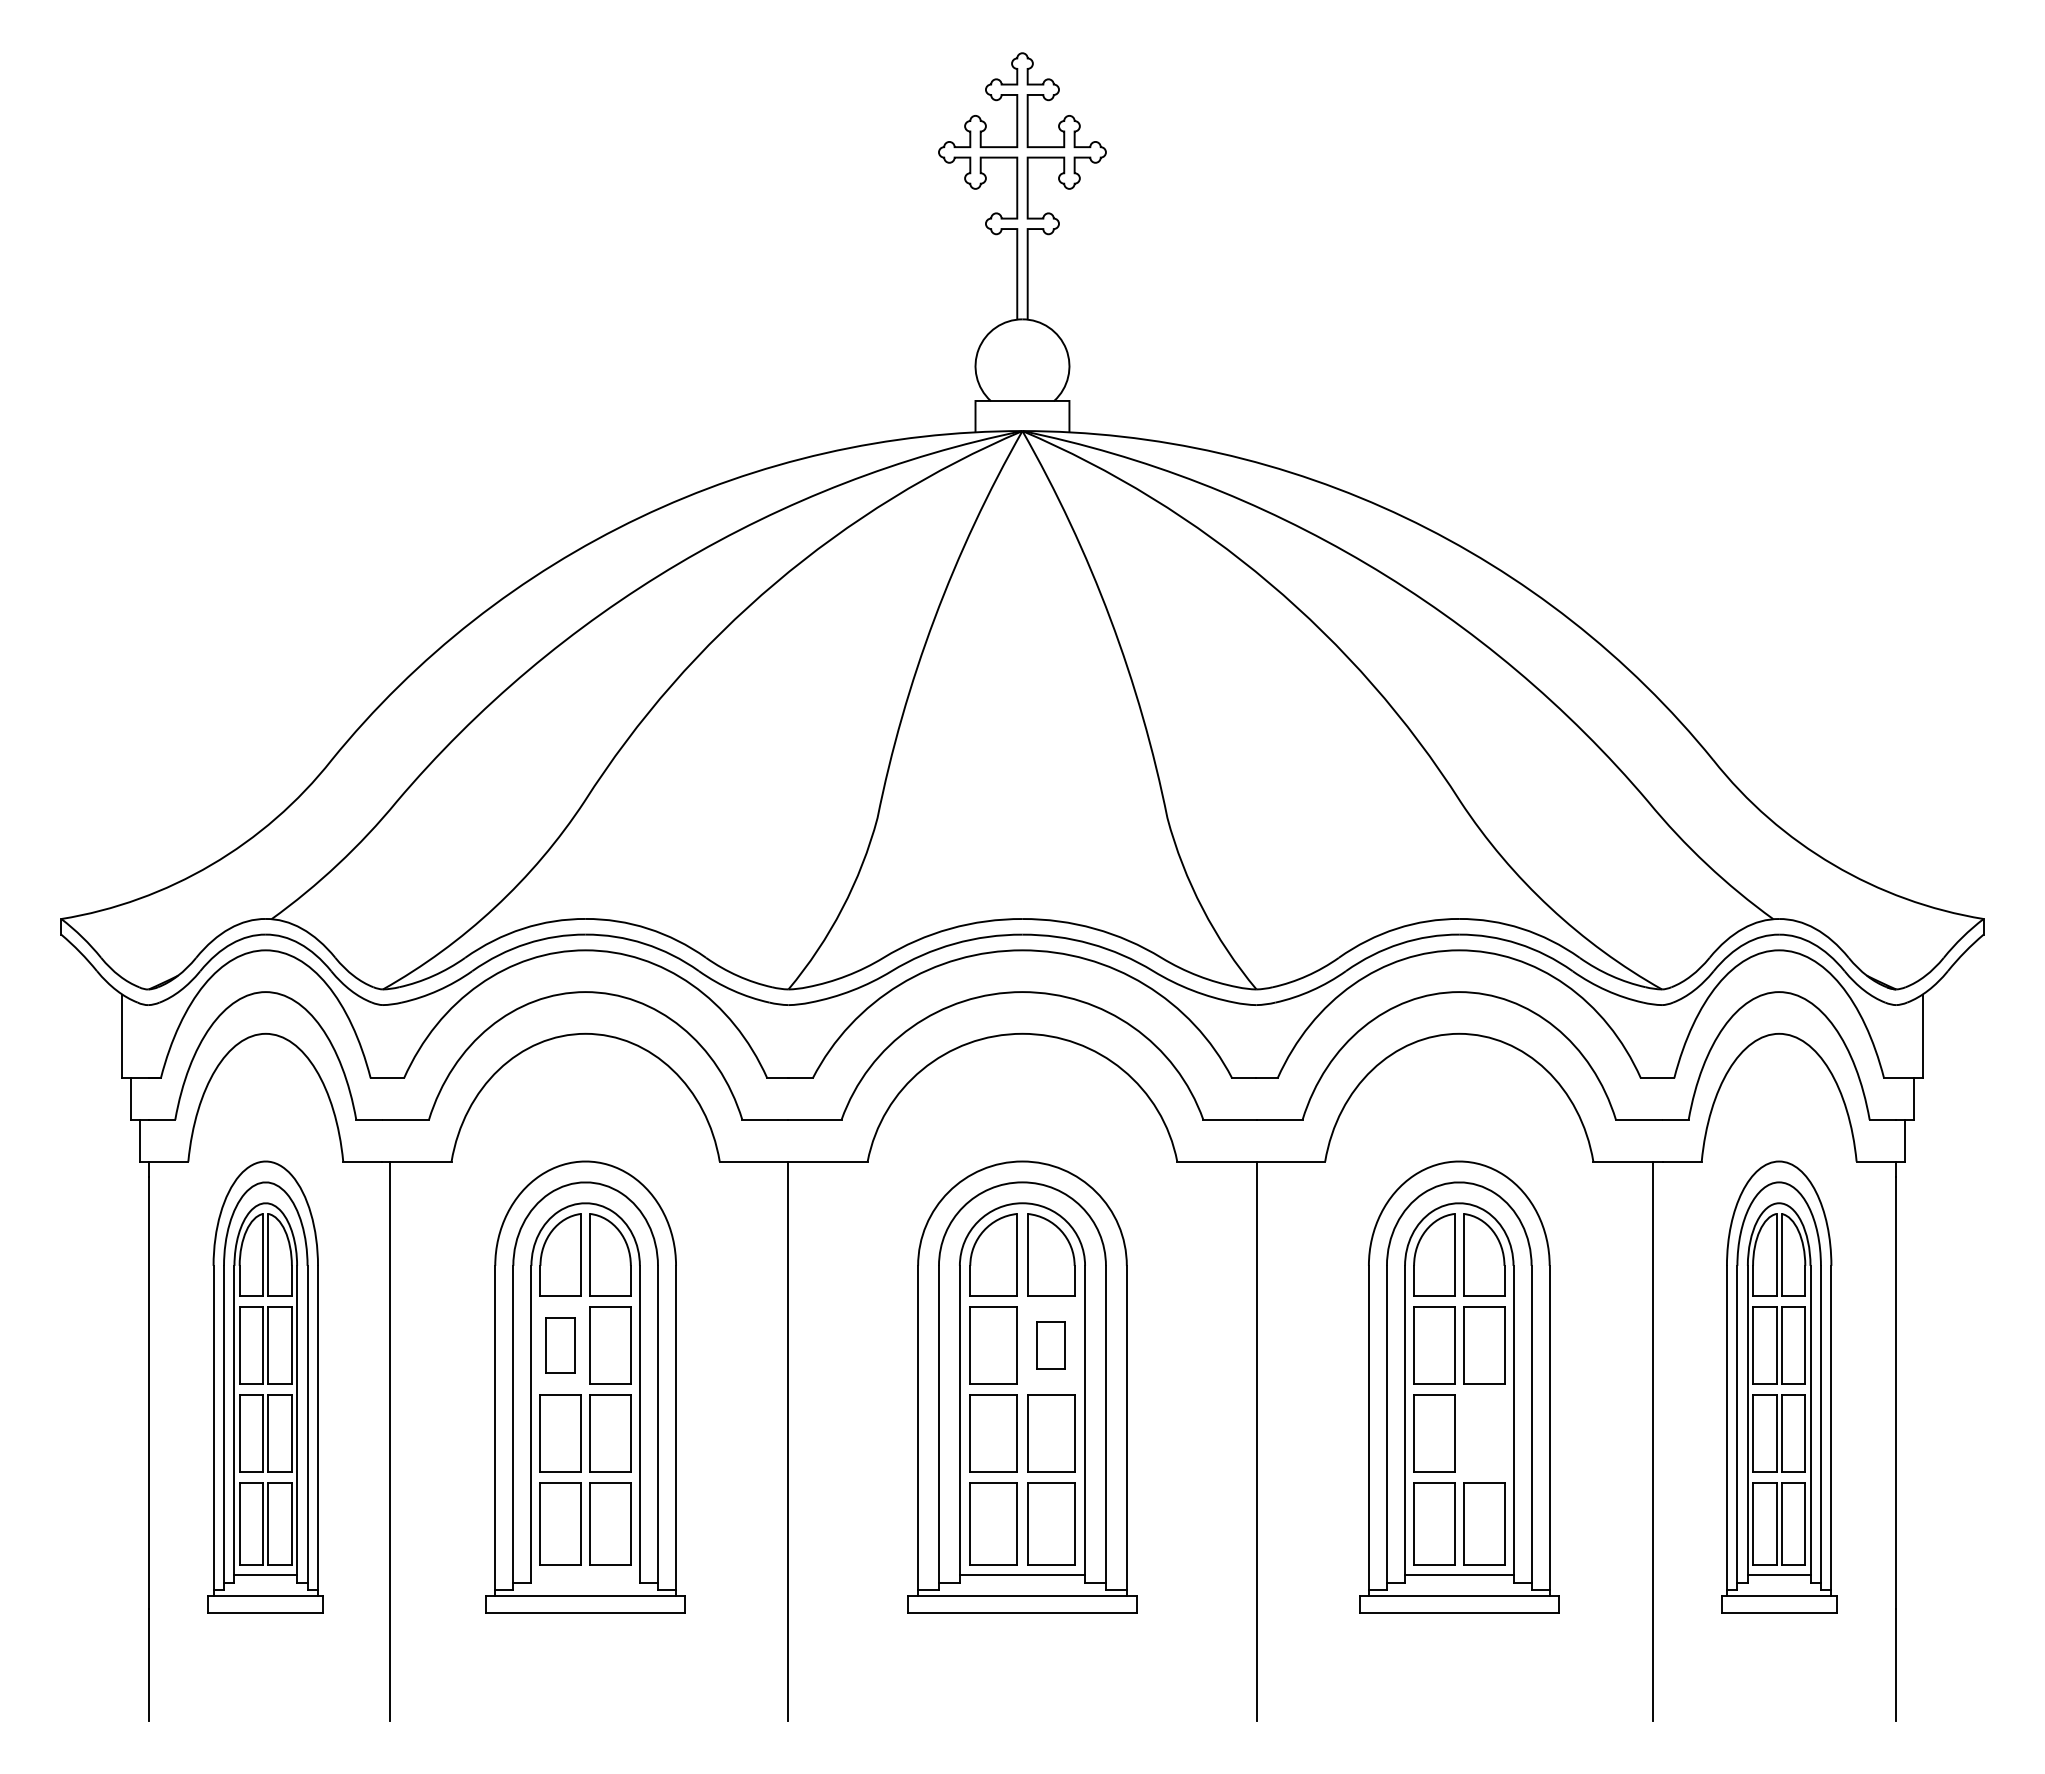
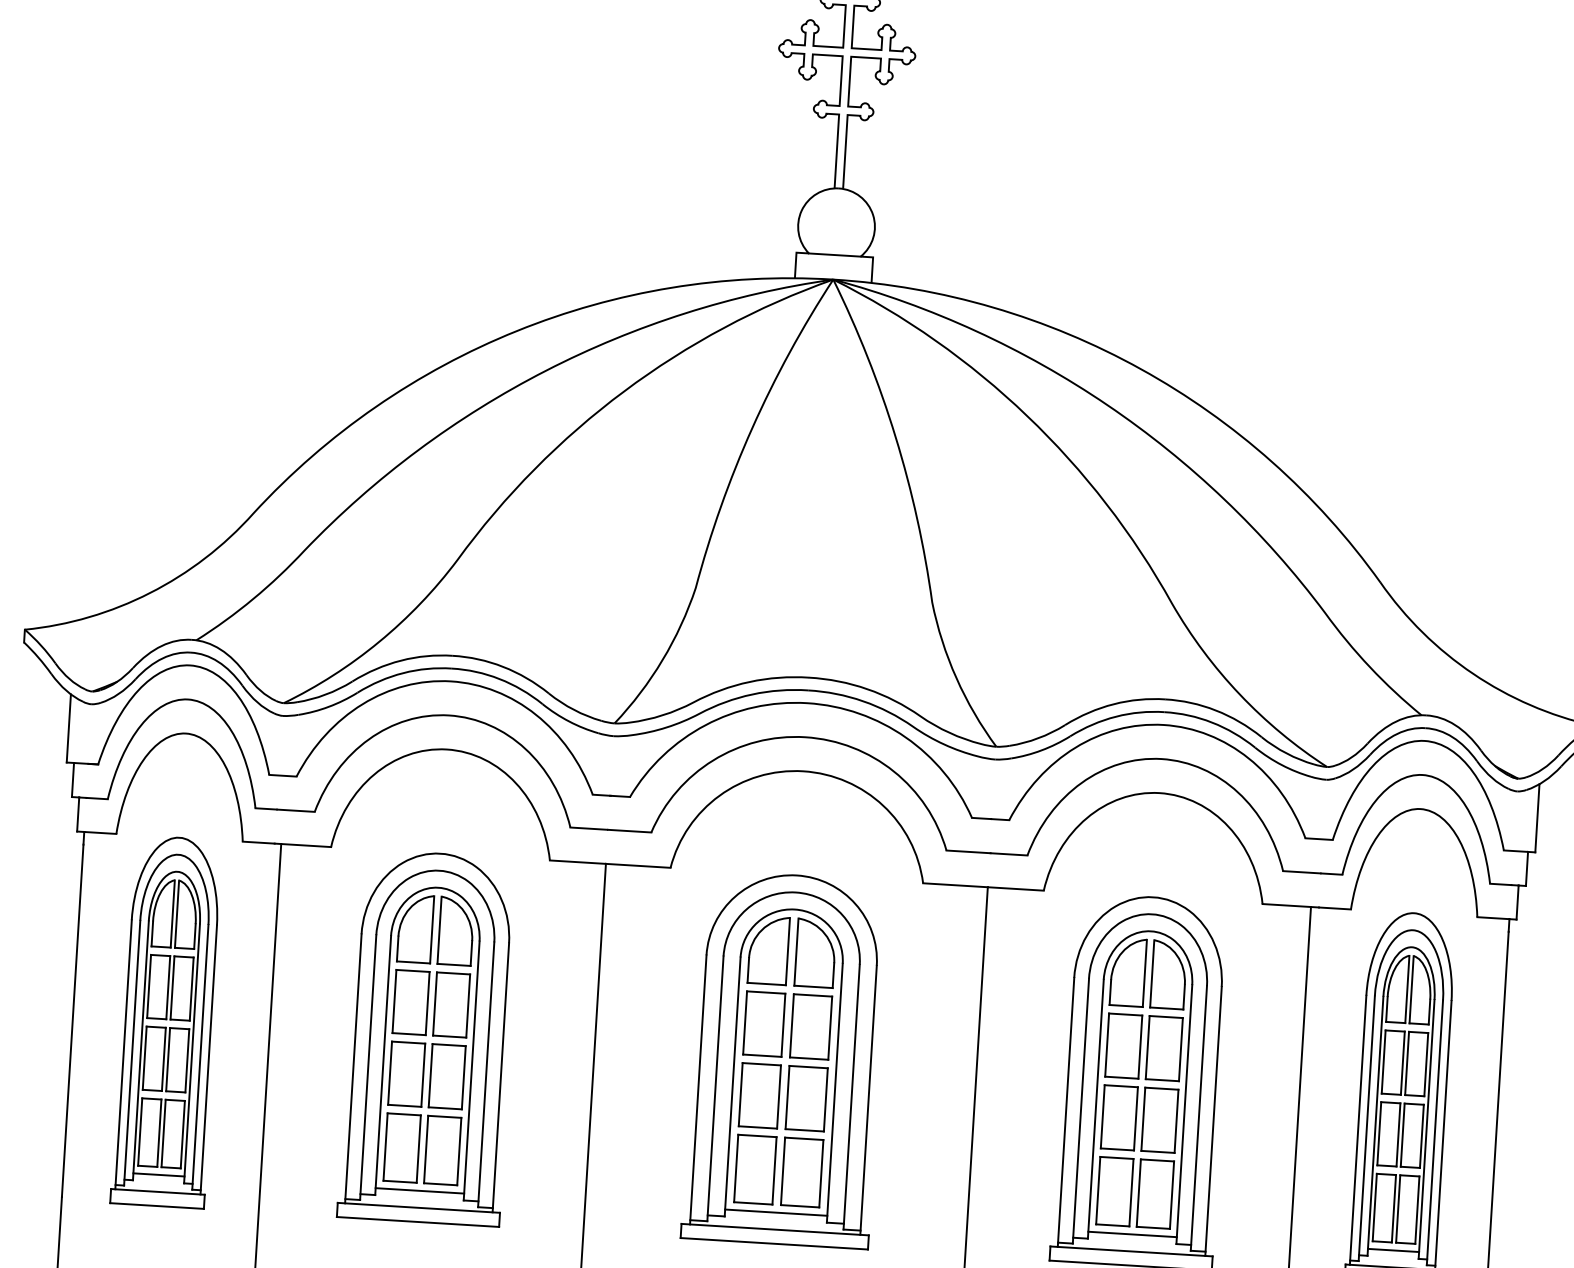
part: (560, 1345) -> (410, 1002), size x1.43
part: (1051, 1345) -> (811, 1027), size x1.67
part: (1484, 1433) -> (1160, 1120), added
line: (585, 1574) -> (419, 1190), added

